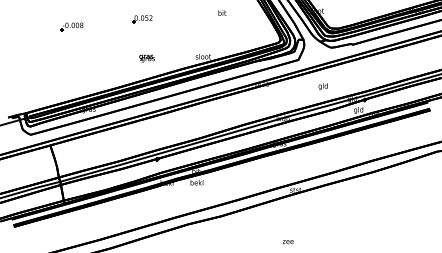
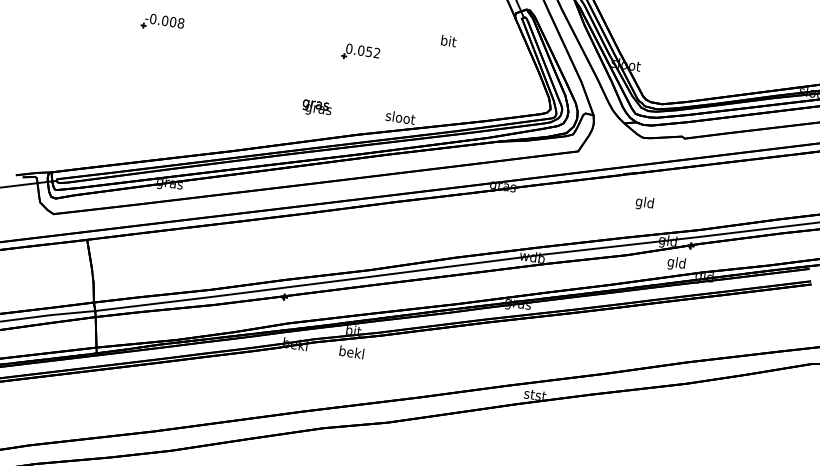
part: (142, 19) -> (360, 53), moved
text: (146, 58) -> (315, 107), moved
text: (322, 86) -> (643, 202), moved

